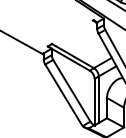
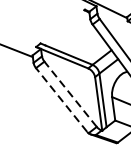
line: (71, 90) -> (70, 94), solid -> dashed
line: (63, 94) -> (61, 99), solid -> dashed

